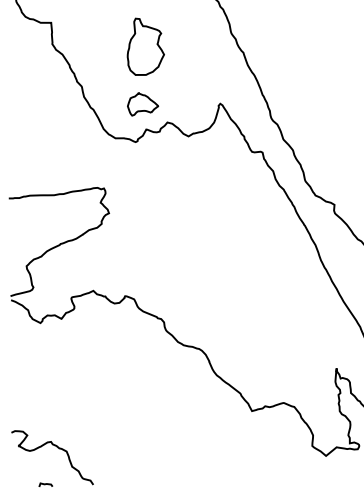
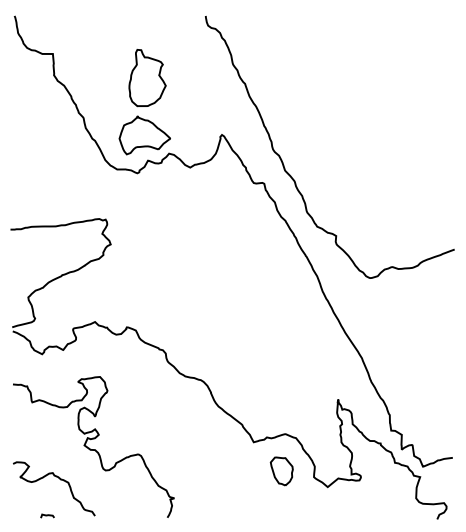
part: (142, 104) -> (144, 135), size x1.67
curve: (91, 418) -> (93, 449), added
part: (279, 440) -> (281, 471), added

